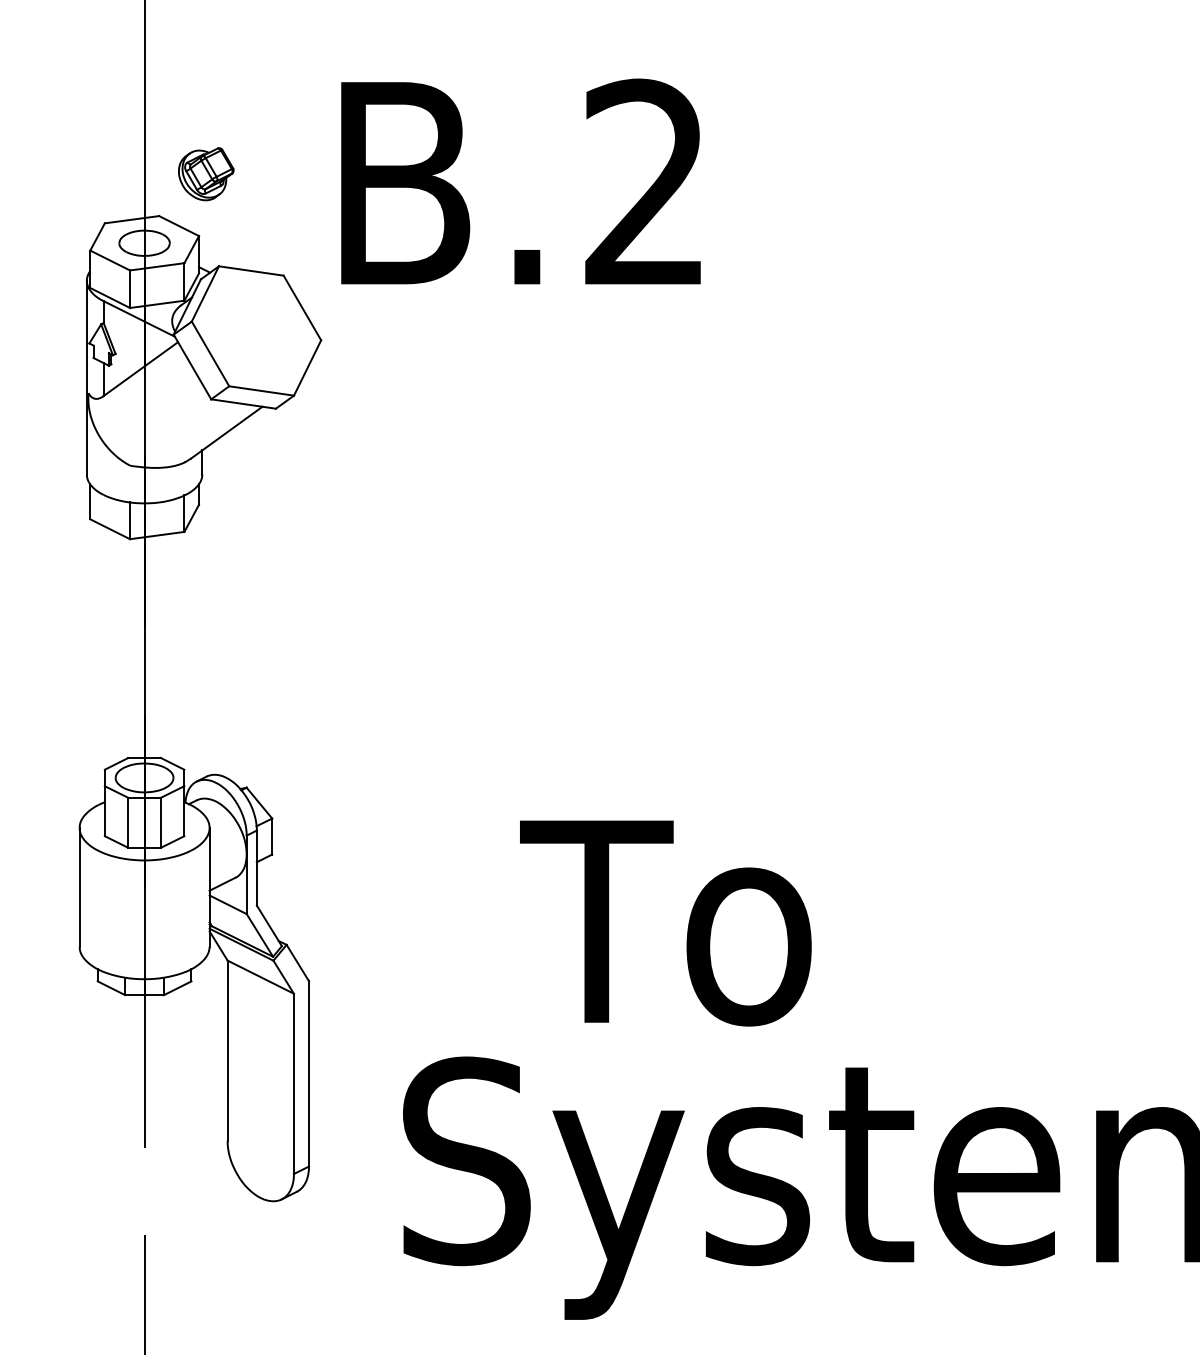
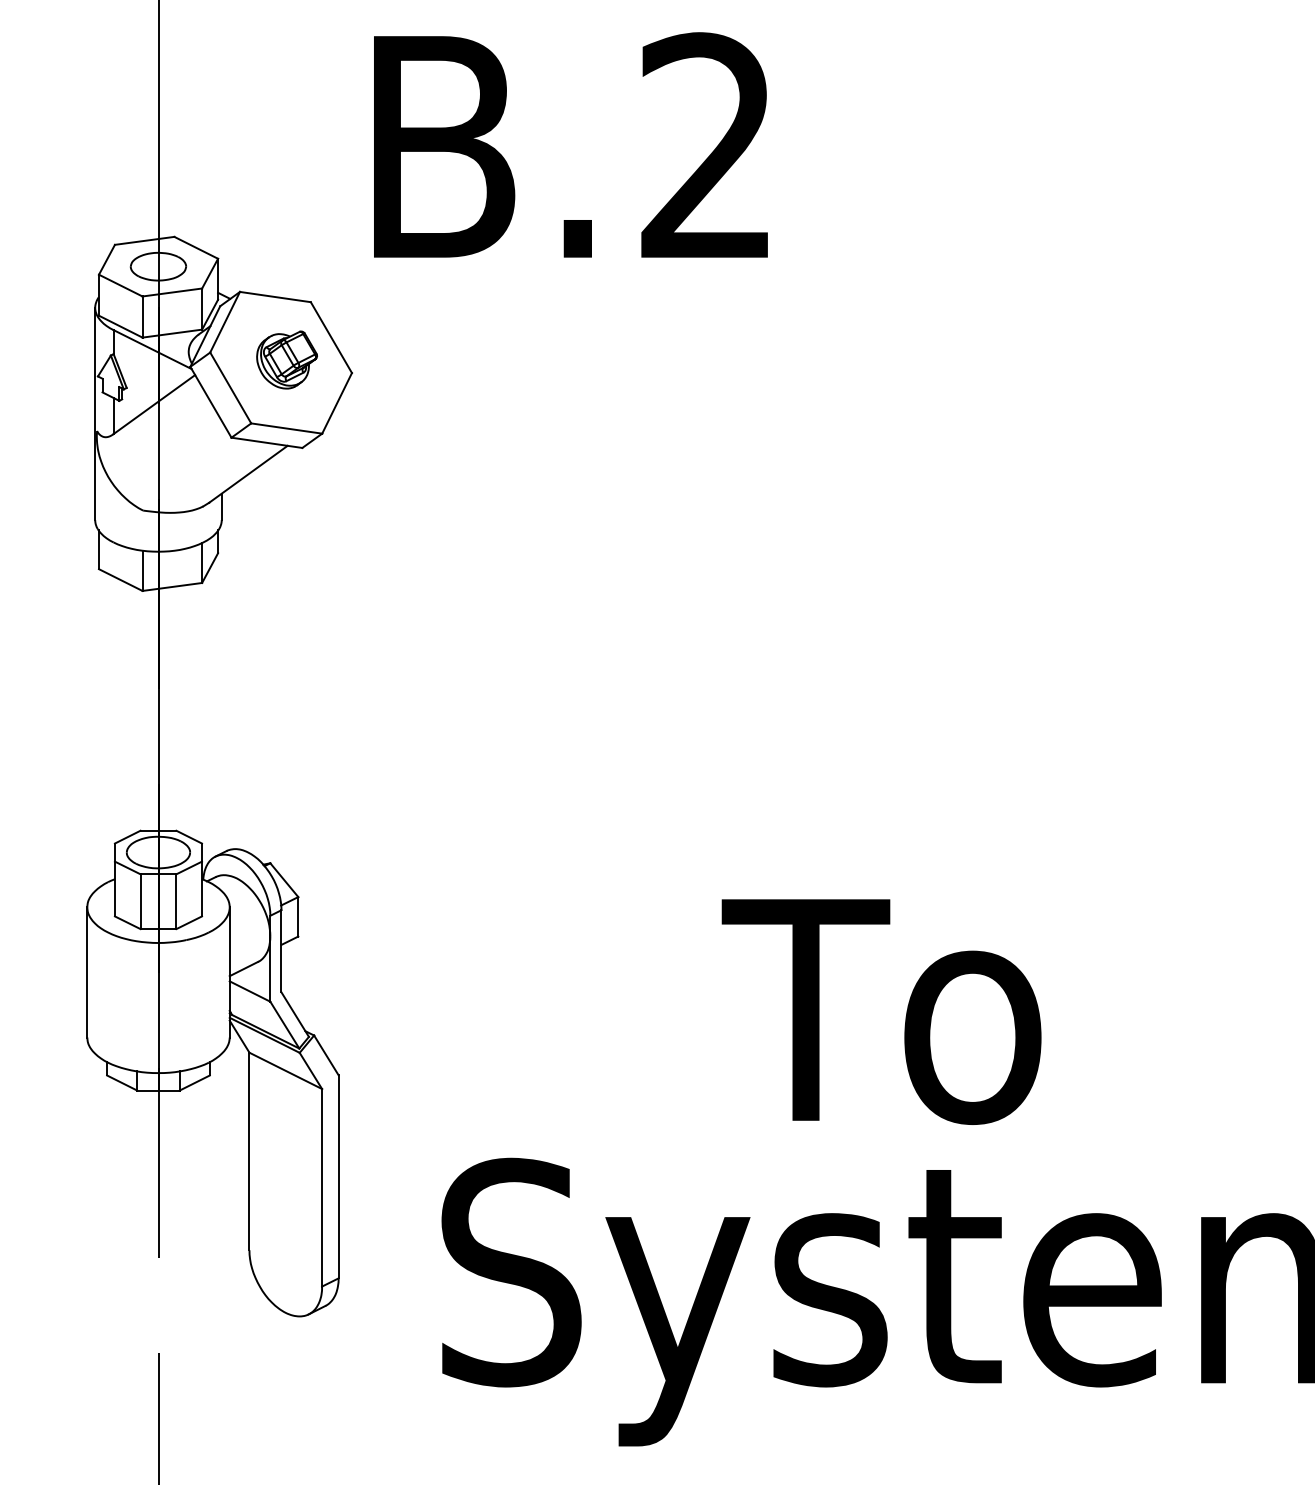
part: (205, 173) -> (286, 359), moved
text: (520, 181) -> (570, 144), moved
text: (665, 922) -> (881, 1011), moved

